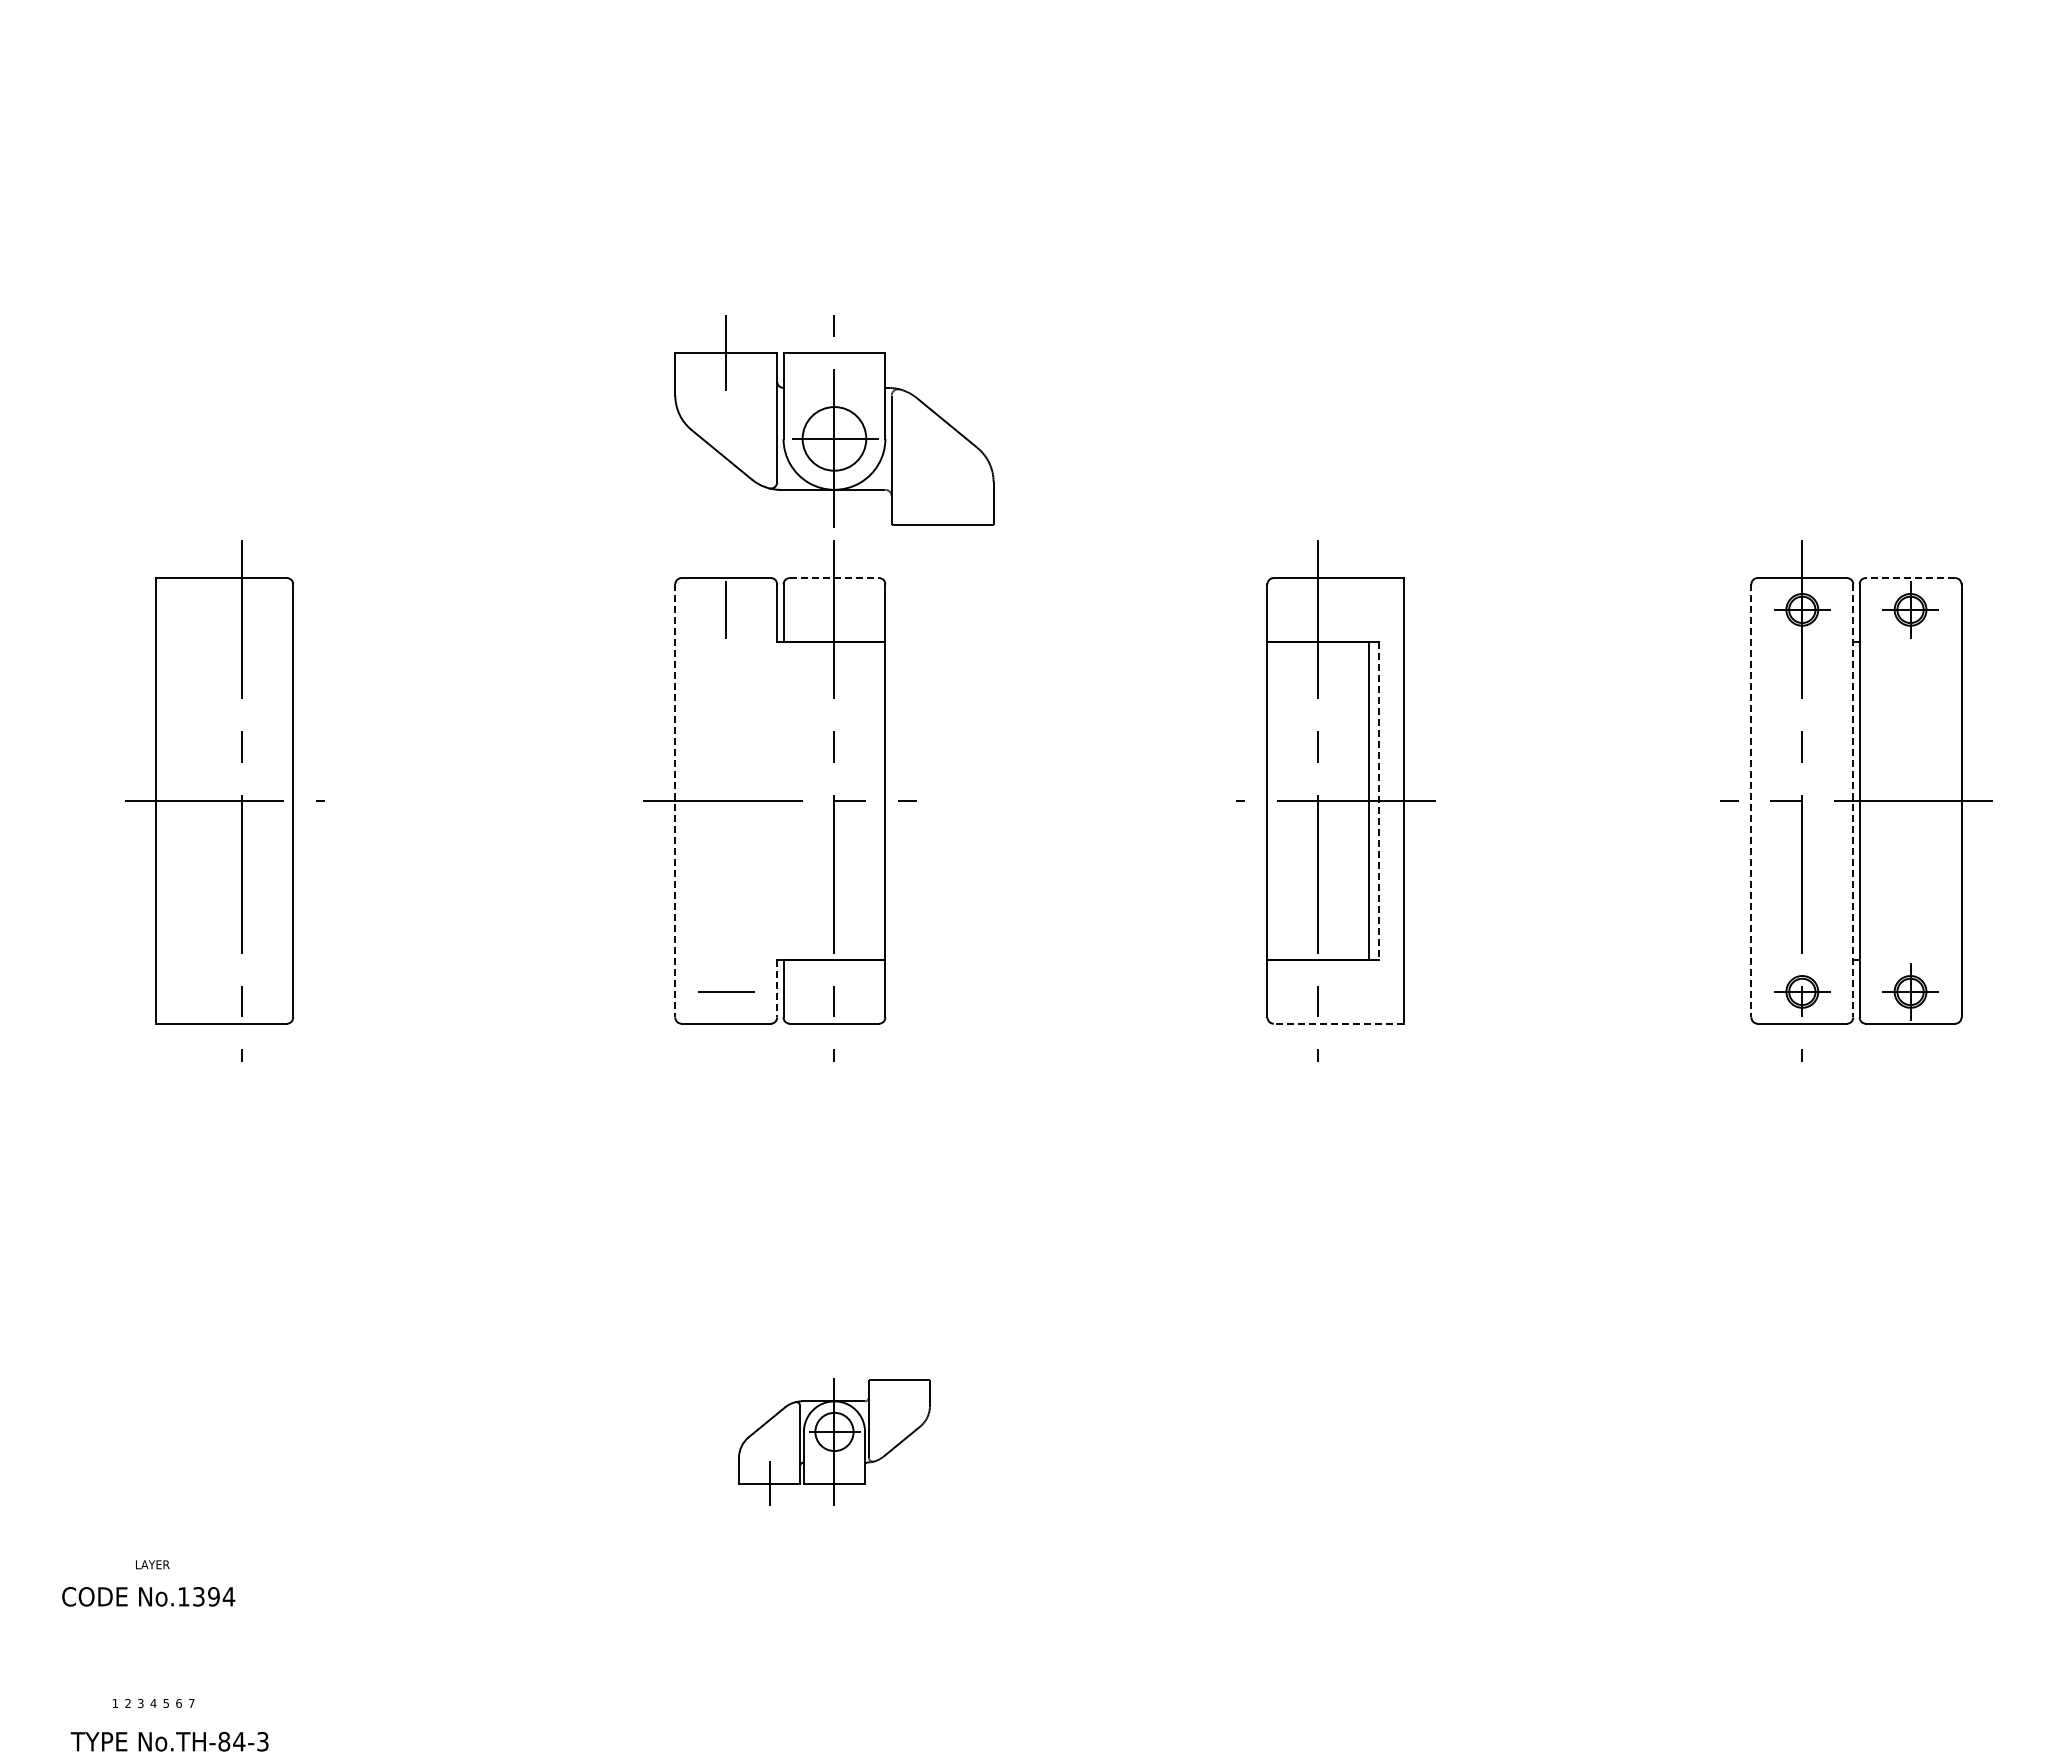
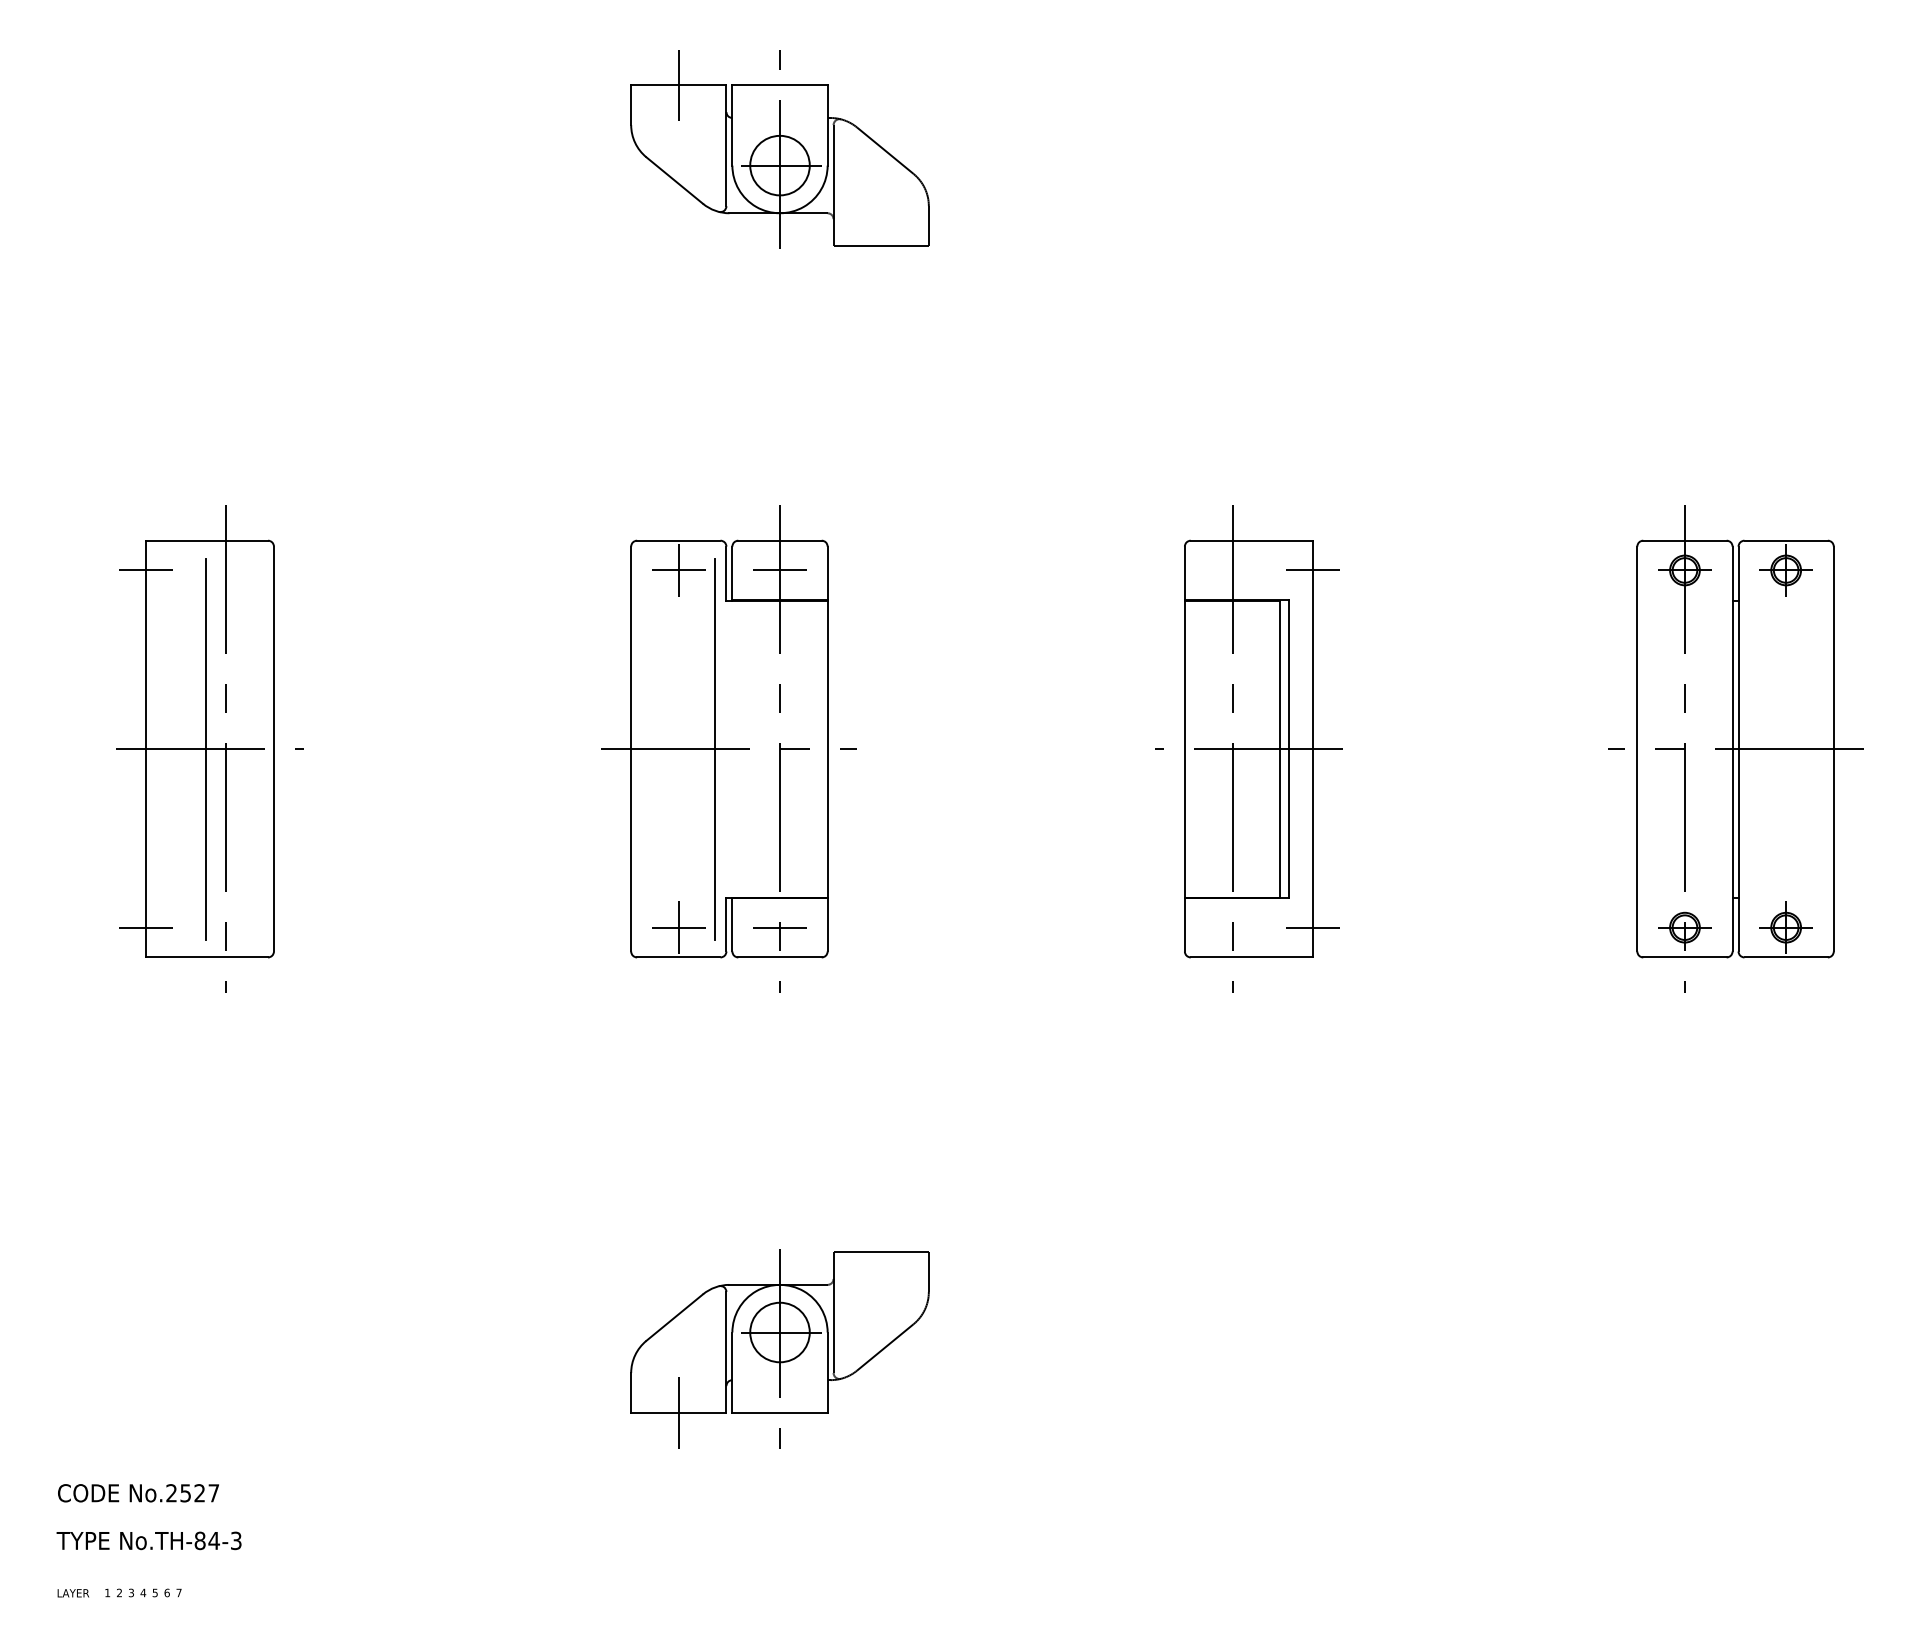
part: (834, 421) -> (780, 149), moved
line: (834, 578) -> (780, 541), dashed -> solid
line: (1910, 578) -> (1786, 541), dashed -> solid
line: (156, 609) -> (146, 570), added
line: (725, 609) -> (678, 570), added
line: (834, 609) -> (780, 570), added
line: (1404, 609) -> (1312, 570), added
line: (220, 800) -> (205, 748), added
line: (764, 800) -> (714, 748), added
line: (675, 801) -> (631, 749), dashed -> solid
line: (1378, 801) -> (1288, 749), dashed -> solid
line: (1751, 801) -> (1637, 749), dashed -> solid
line: (1853, 801) -> (1732, 749), dashed -> solid
line: (777, 988) -> (726, 924), dashed -> solid
line: (156, 991) -> (146, 927), added
line: (726, 991) -> (679, 927), added
line: (834, 991) -> (780, 927), added
line: (1404, 991) -> (1312, 927), added
line: (1338, 1023) -> (1251, 957), dashed -> solid
part: (834, 1442) -> (780, 1348), size x1.67
text: (152, 1564) -> (73, 1593), moved
text: (206, 1596) -> (192, 1492), No.1394 -> No.2527
text: (169, 1741) -> (148, 1540), moved

